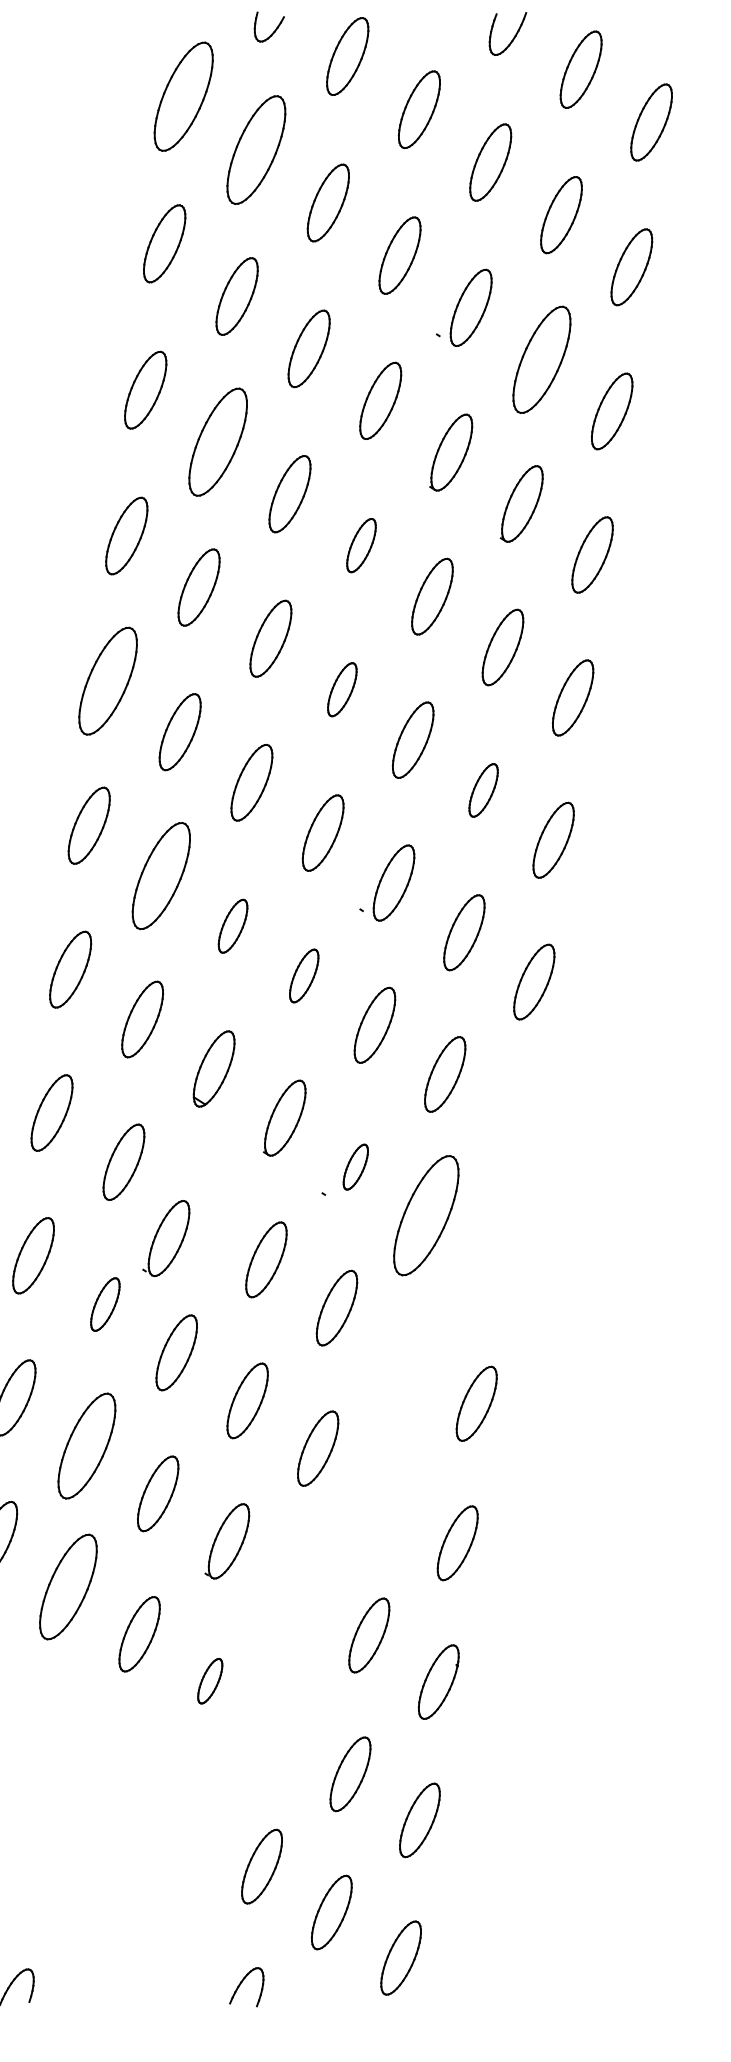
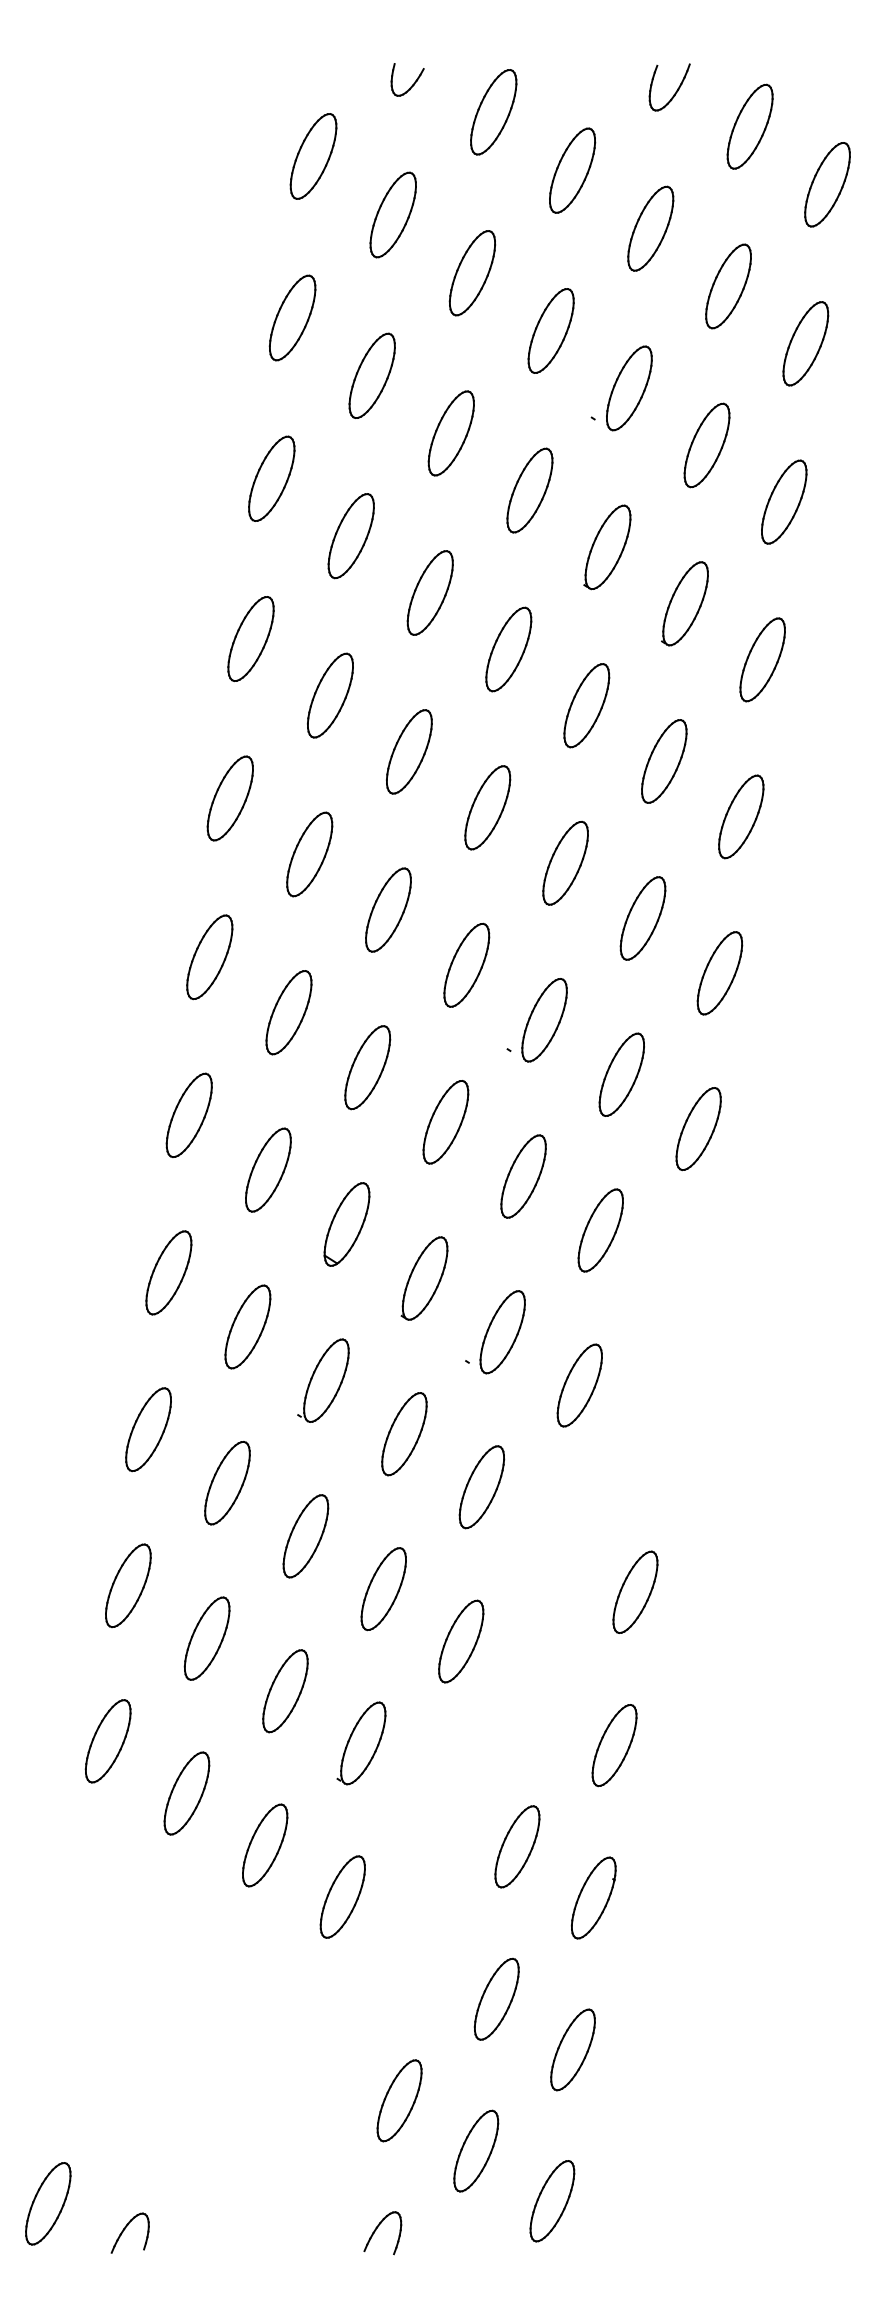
part: (183, 96) -> (313, 156), size x0.71
part: (255, 149) -> (392, 214), size x0.71
part: (541, 359) -> (706, 445), size x0.71
part: (217, 442) -> (350, 536), size x0.71
part: (361, 545) -> (508, 649), size x1.43
part: (107, 681) -> (229, 798), size x0.71
part: (342, 689) -> (487, 807), size x1.43
part: (483, 790) -> (642, 918), size x1.43
part: (160, 876) -> (288, 1012), size x0.71
part: (232, 926) -> (367, 1067), size x1.43
part: (303, 976) -> (445, 1122), size x1.43
part: (355, 1167) -> (502, 1332), size x1.67
part: (425, 1215) -> (579, 1385), size x0.62
part: (166, 1238) -> (323, 1380), moved
part: (105, 1304) -> (227, 1483), size x1.43
part: (86, 1445) -> (206, 1638), size x0.71
part: (68, 1586) -> (186, 1793), size x0.71
part: (210, 1680) -> (342, 1896), size x1.67

